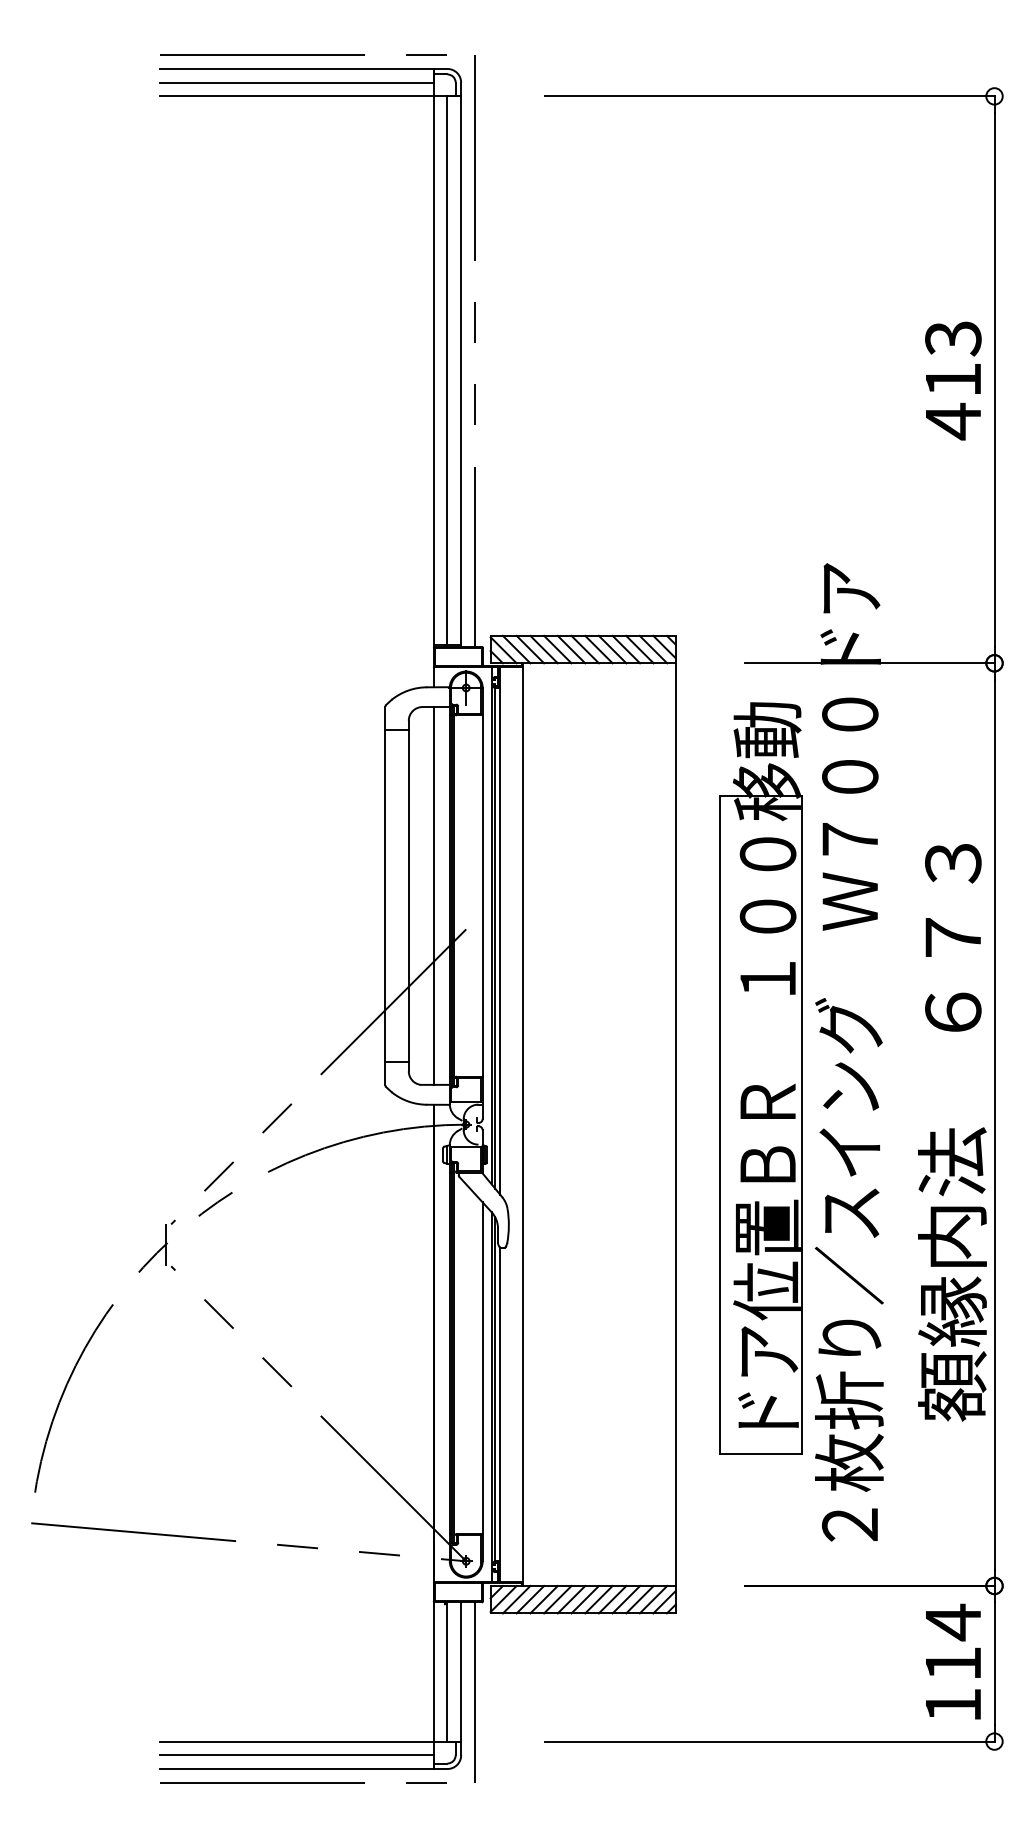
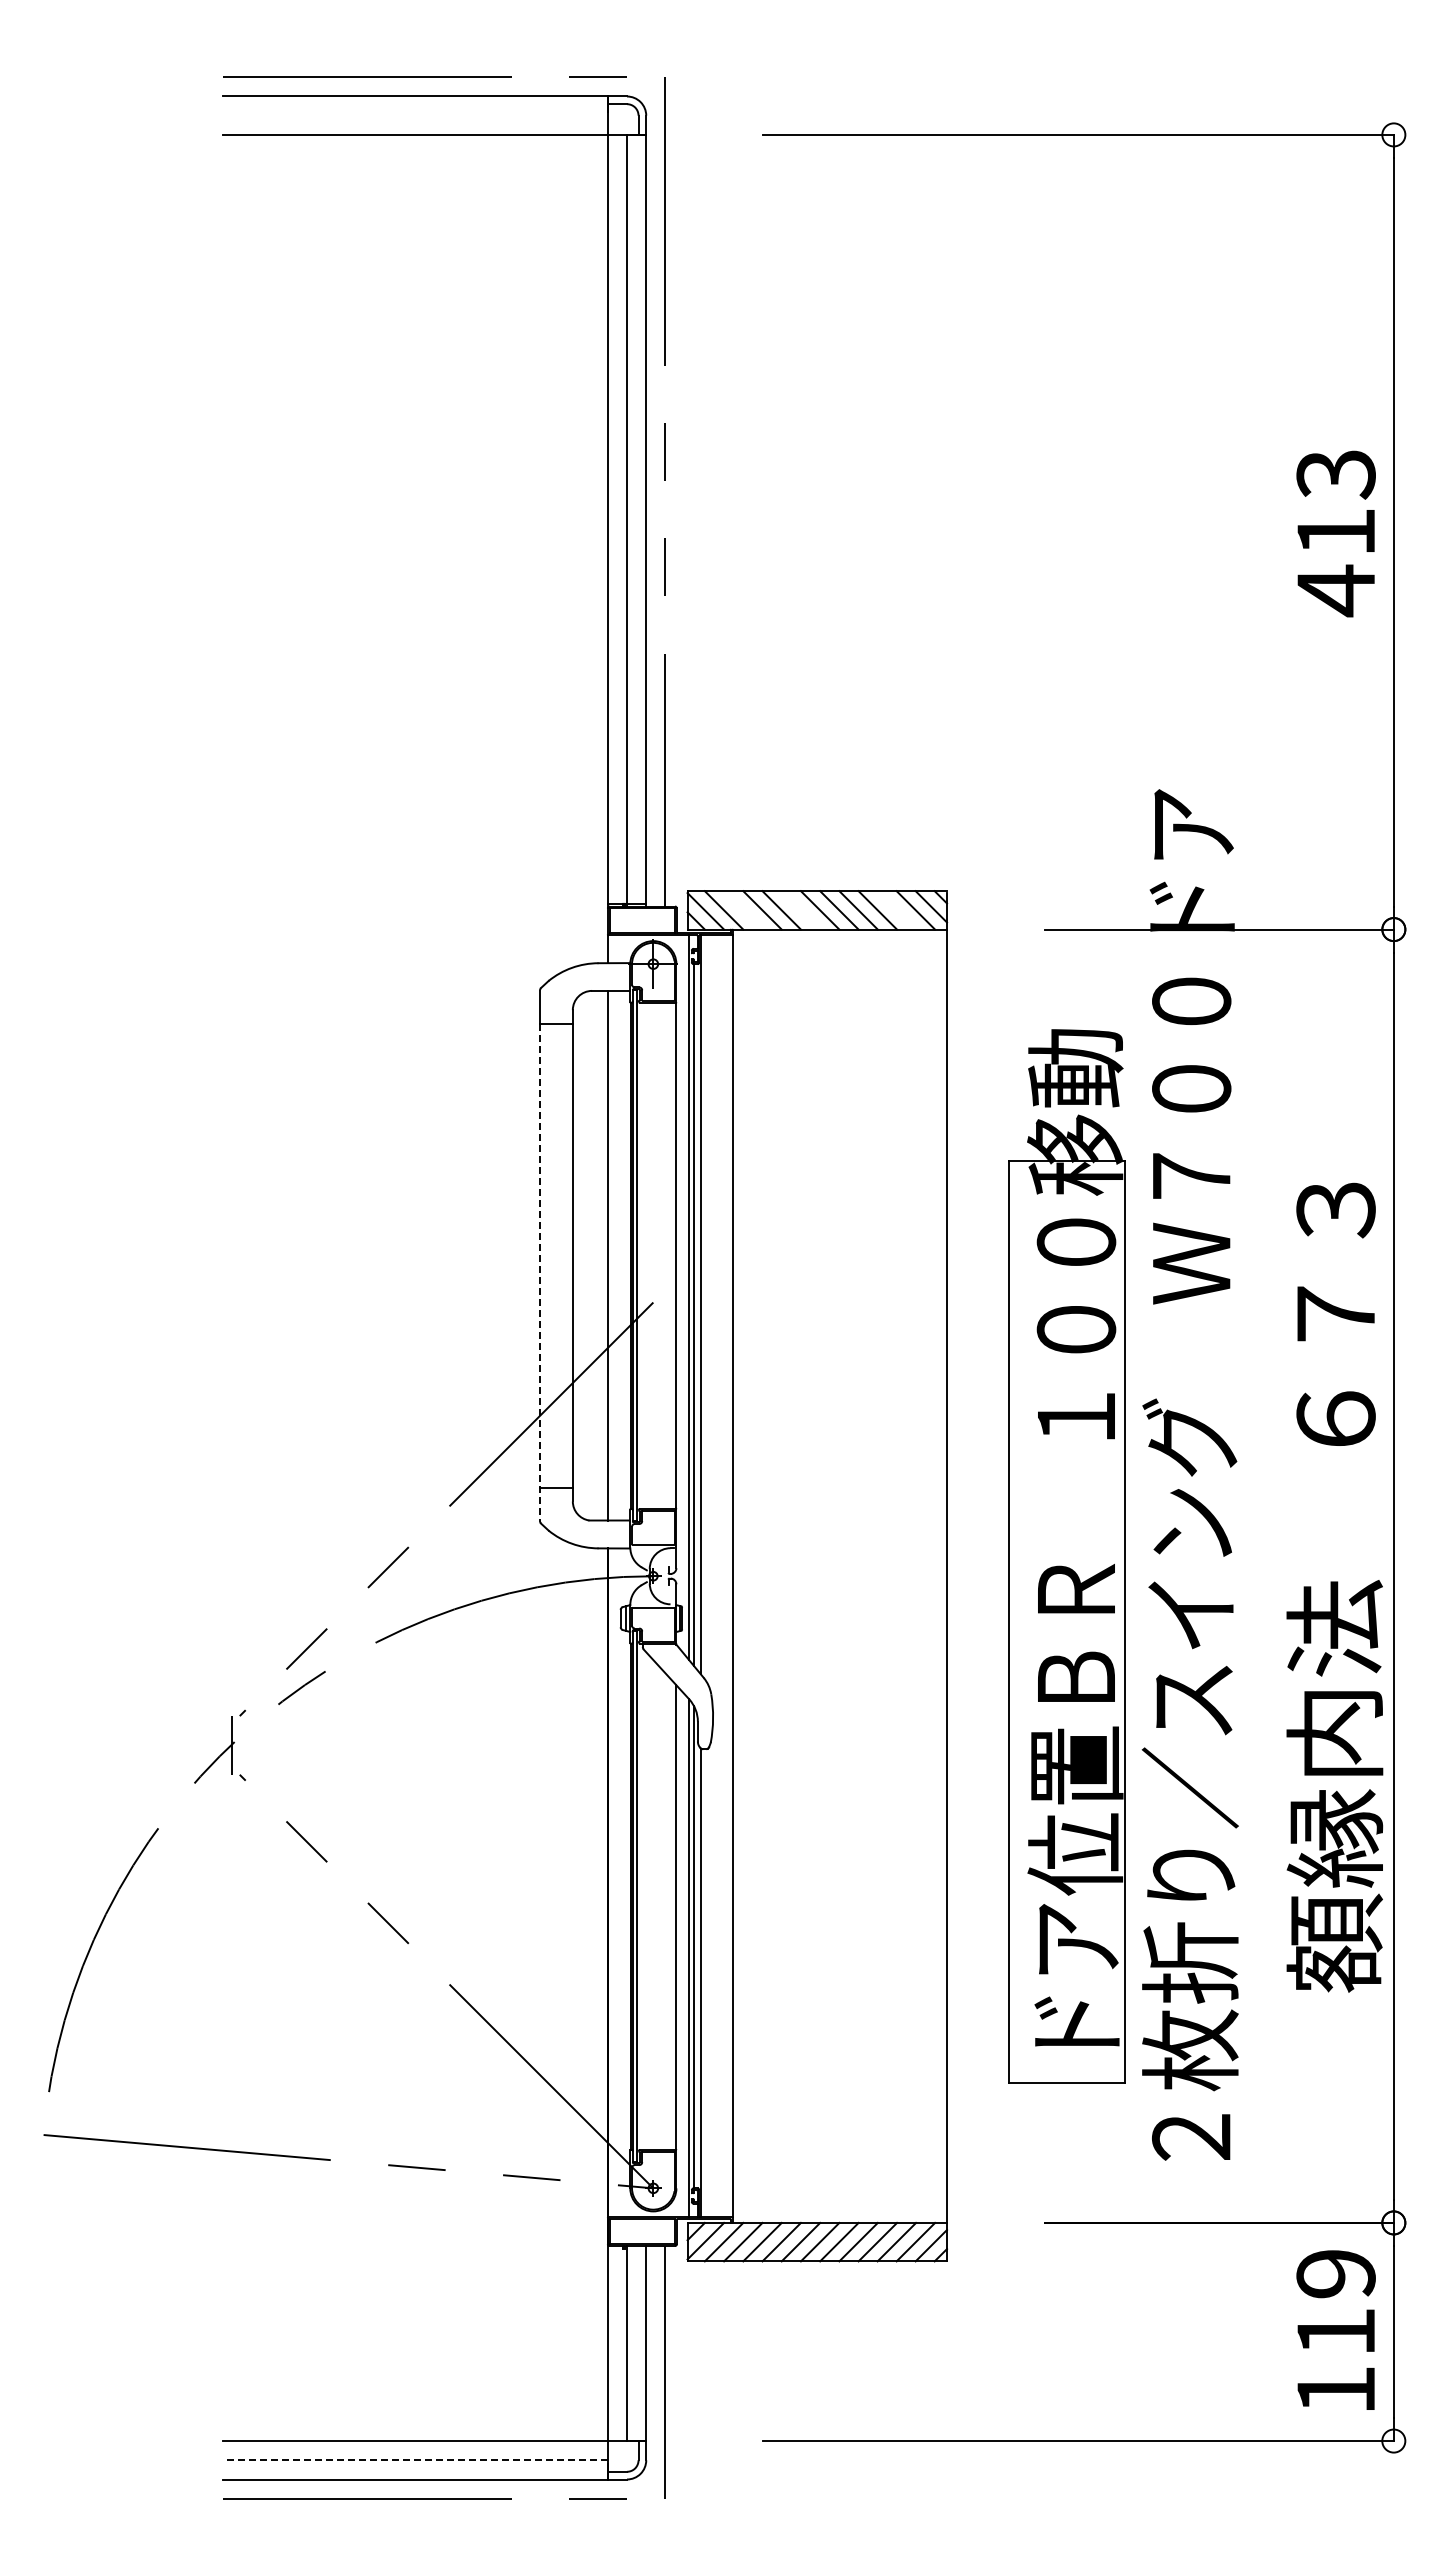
line: (296, 82) -> (415, 115), removed
line: (530, 649) -> (743, 910), removed
line: (571, 649) -> (800, 910), removed
line: (639, 649) -> (896, 910), removed
line: (385, 907) -> (539, 1272), solid -> dashed
part: (760, 1078) -> (1066, 1556), moved
text: (952, 1622) -> (1335, 2274), 114 -> 119
line: (296, 1755) -> (415, 2460), solid -> dashed

